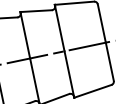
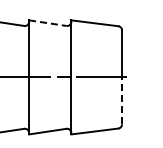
line: (35, 11) -> (47, 23), solid -> dashed
line: (110, 61) -> (122, 100), solid -> dashed

